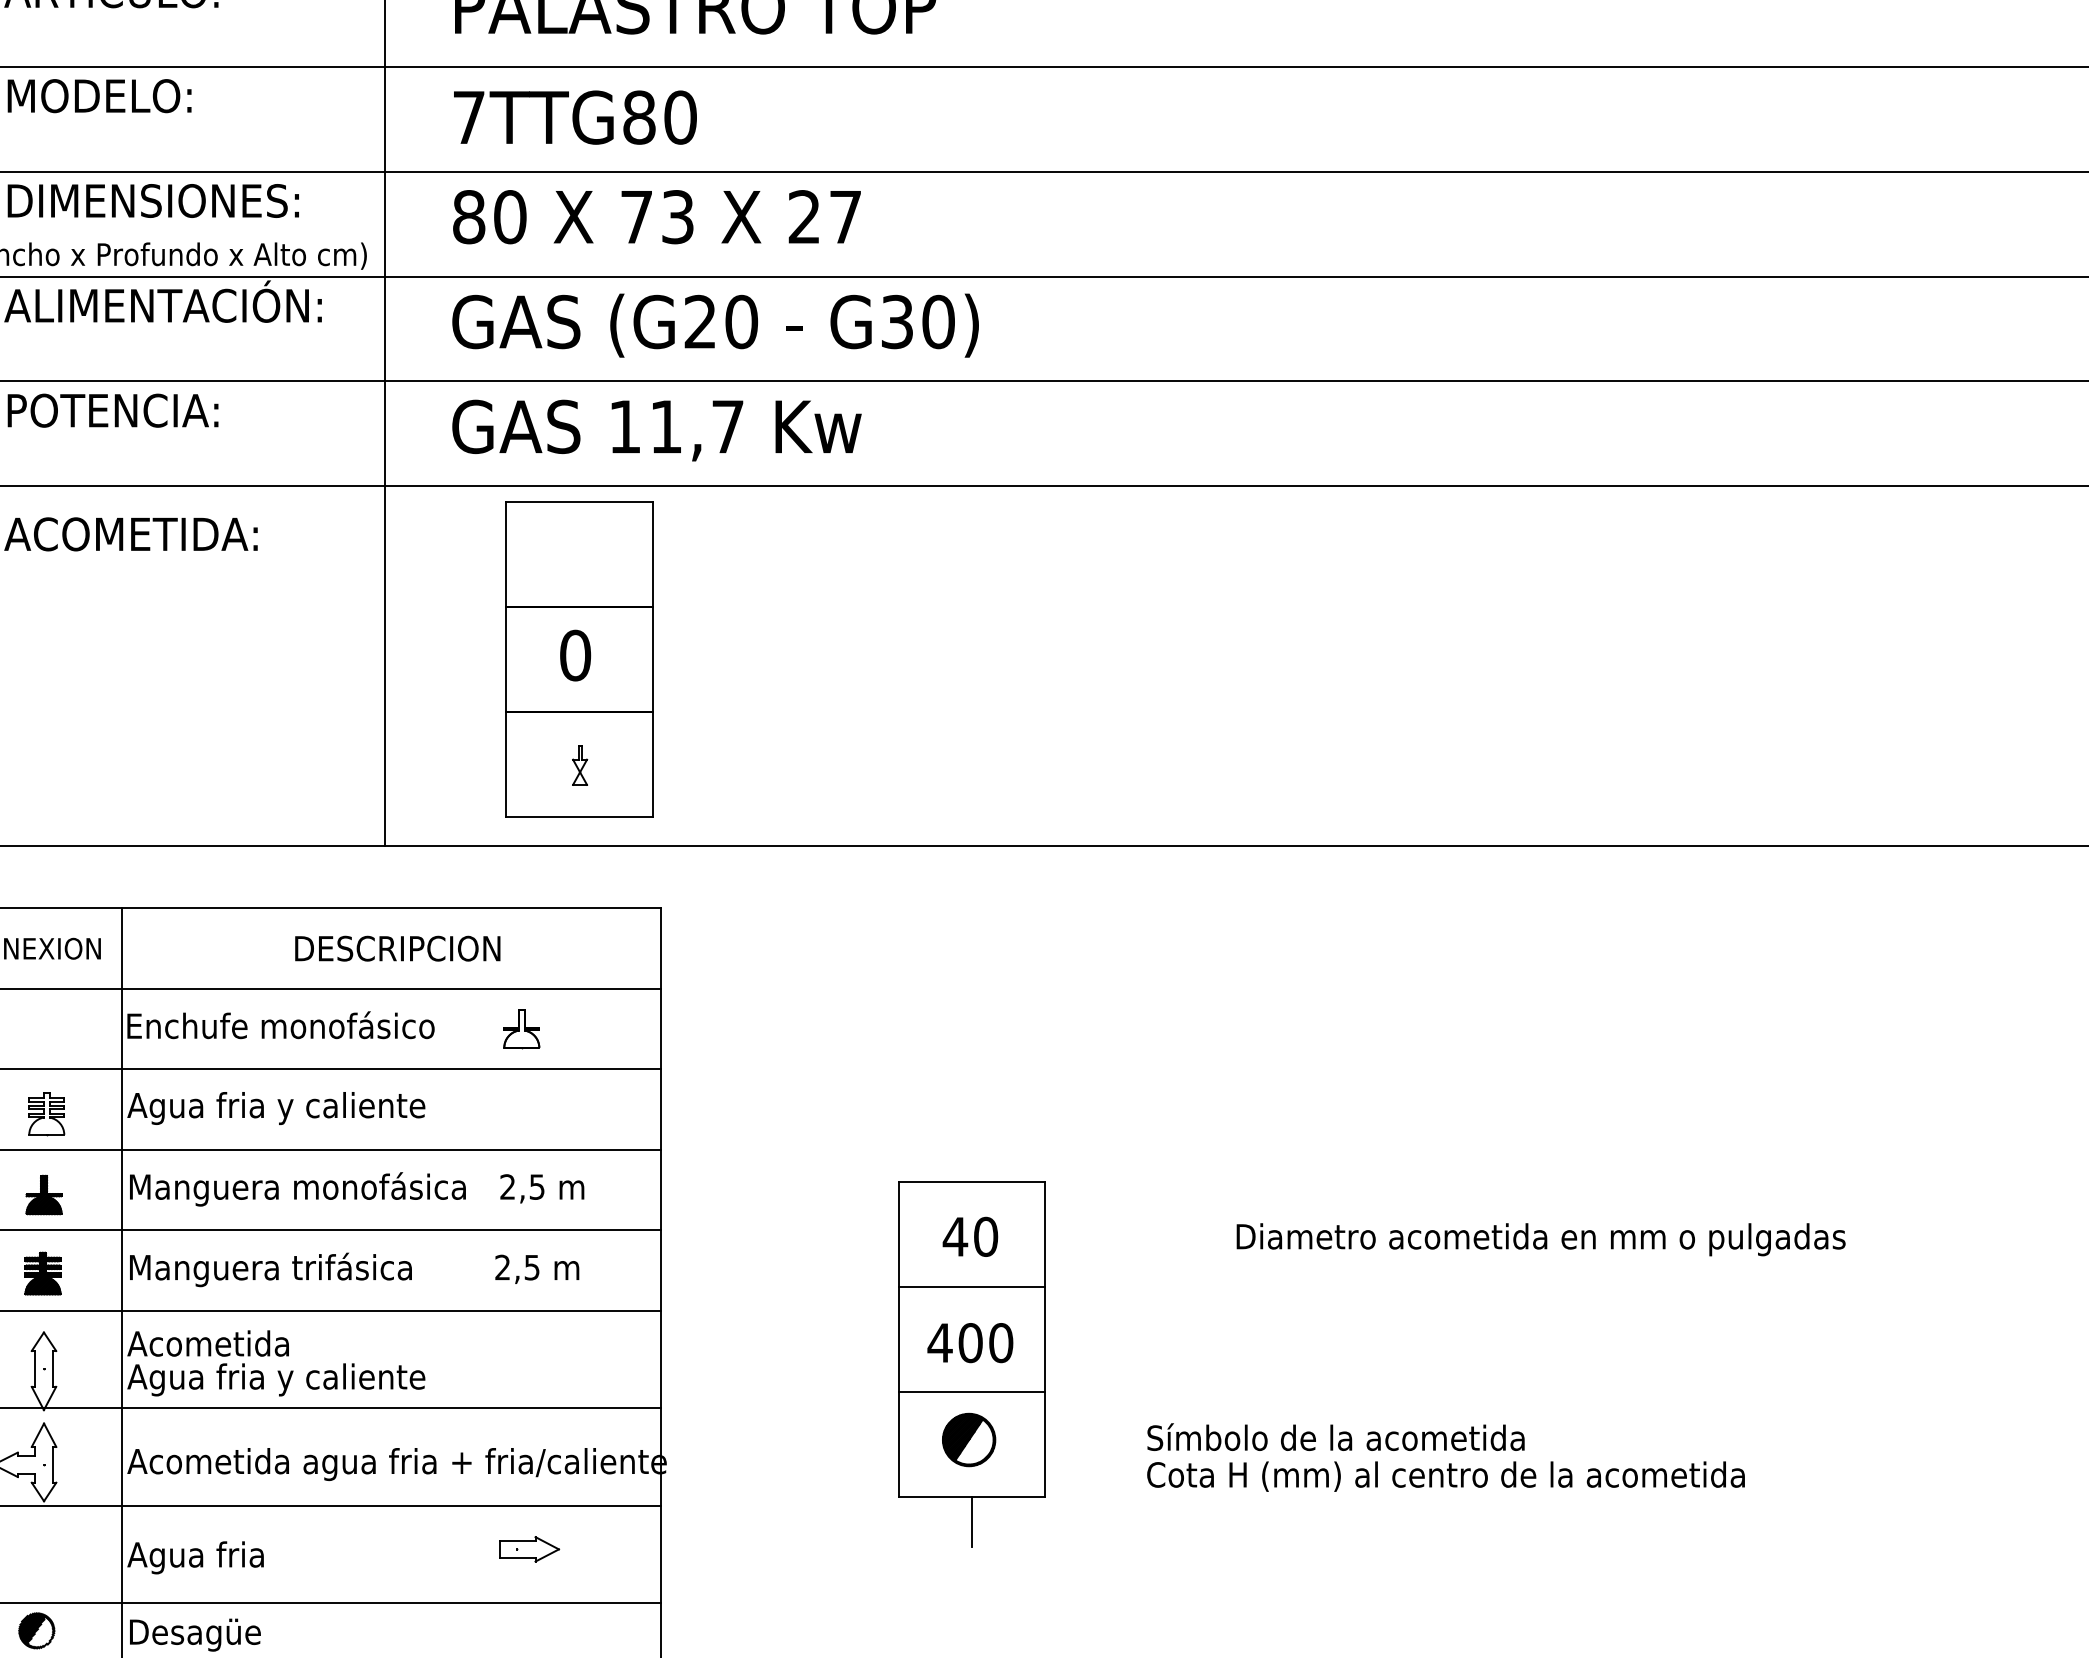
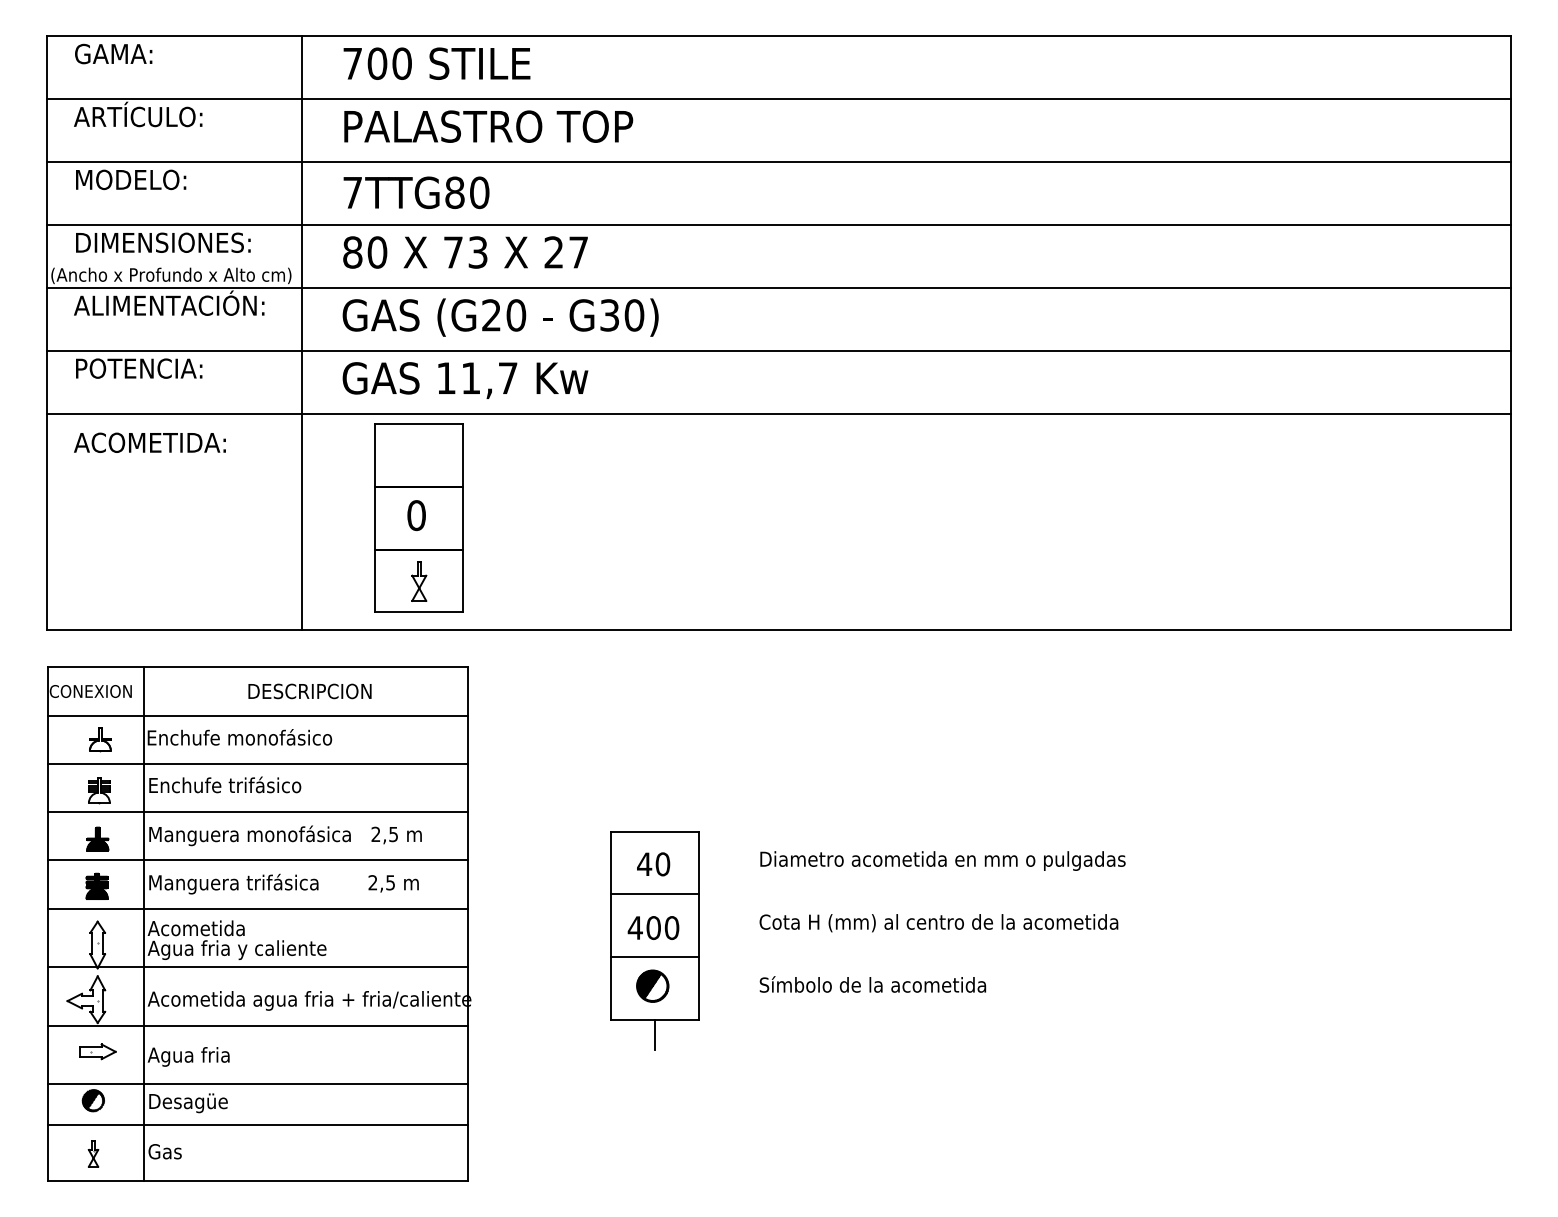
part: (580, 765) -> (419, 581), size x1.67
part: (521, 1028) -> (100, 739), moved
text: (275, 1107) -> (236, 786), Agua fria y caliente -> Enchufe trifásico
text: (1540, 1238) -> (942, 860), moved
text: (1445, 1477) -> (938, 923), moved
part: (528, 1548) -> (97, 1051), moved

